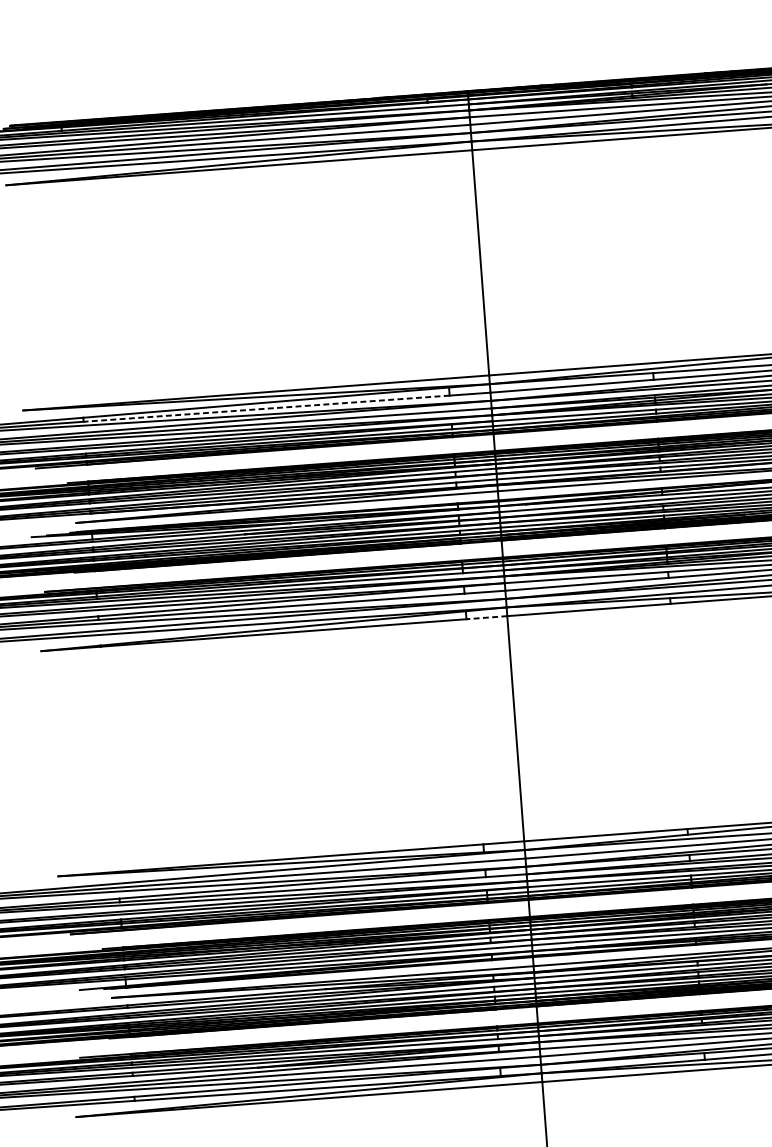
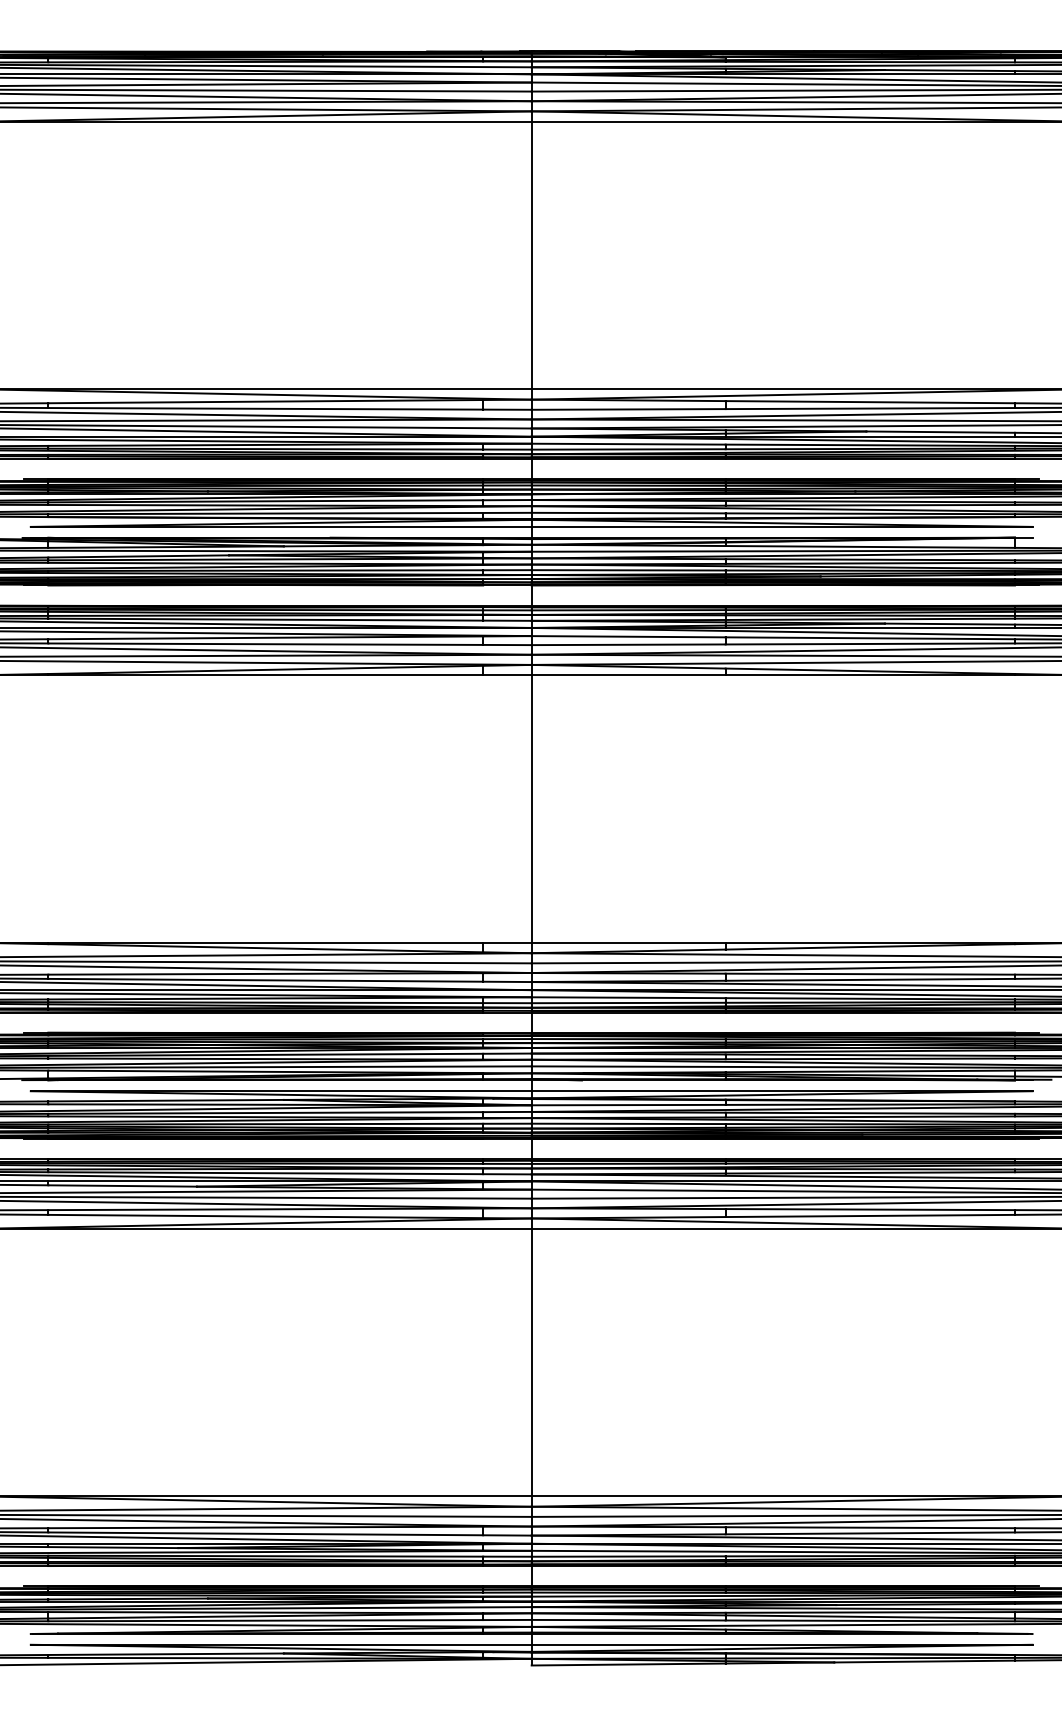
line: (266, 408) -> (265, 408), dashed -> solid
line: (486, 617) -> (506, 675), dashed -> solid

